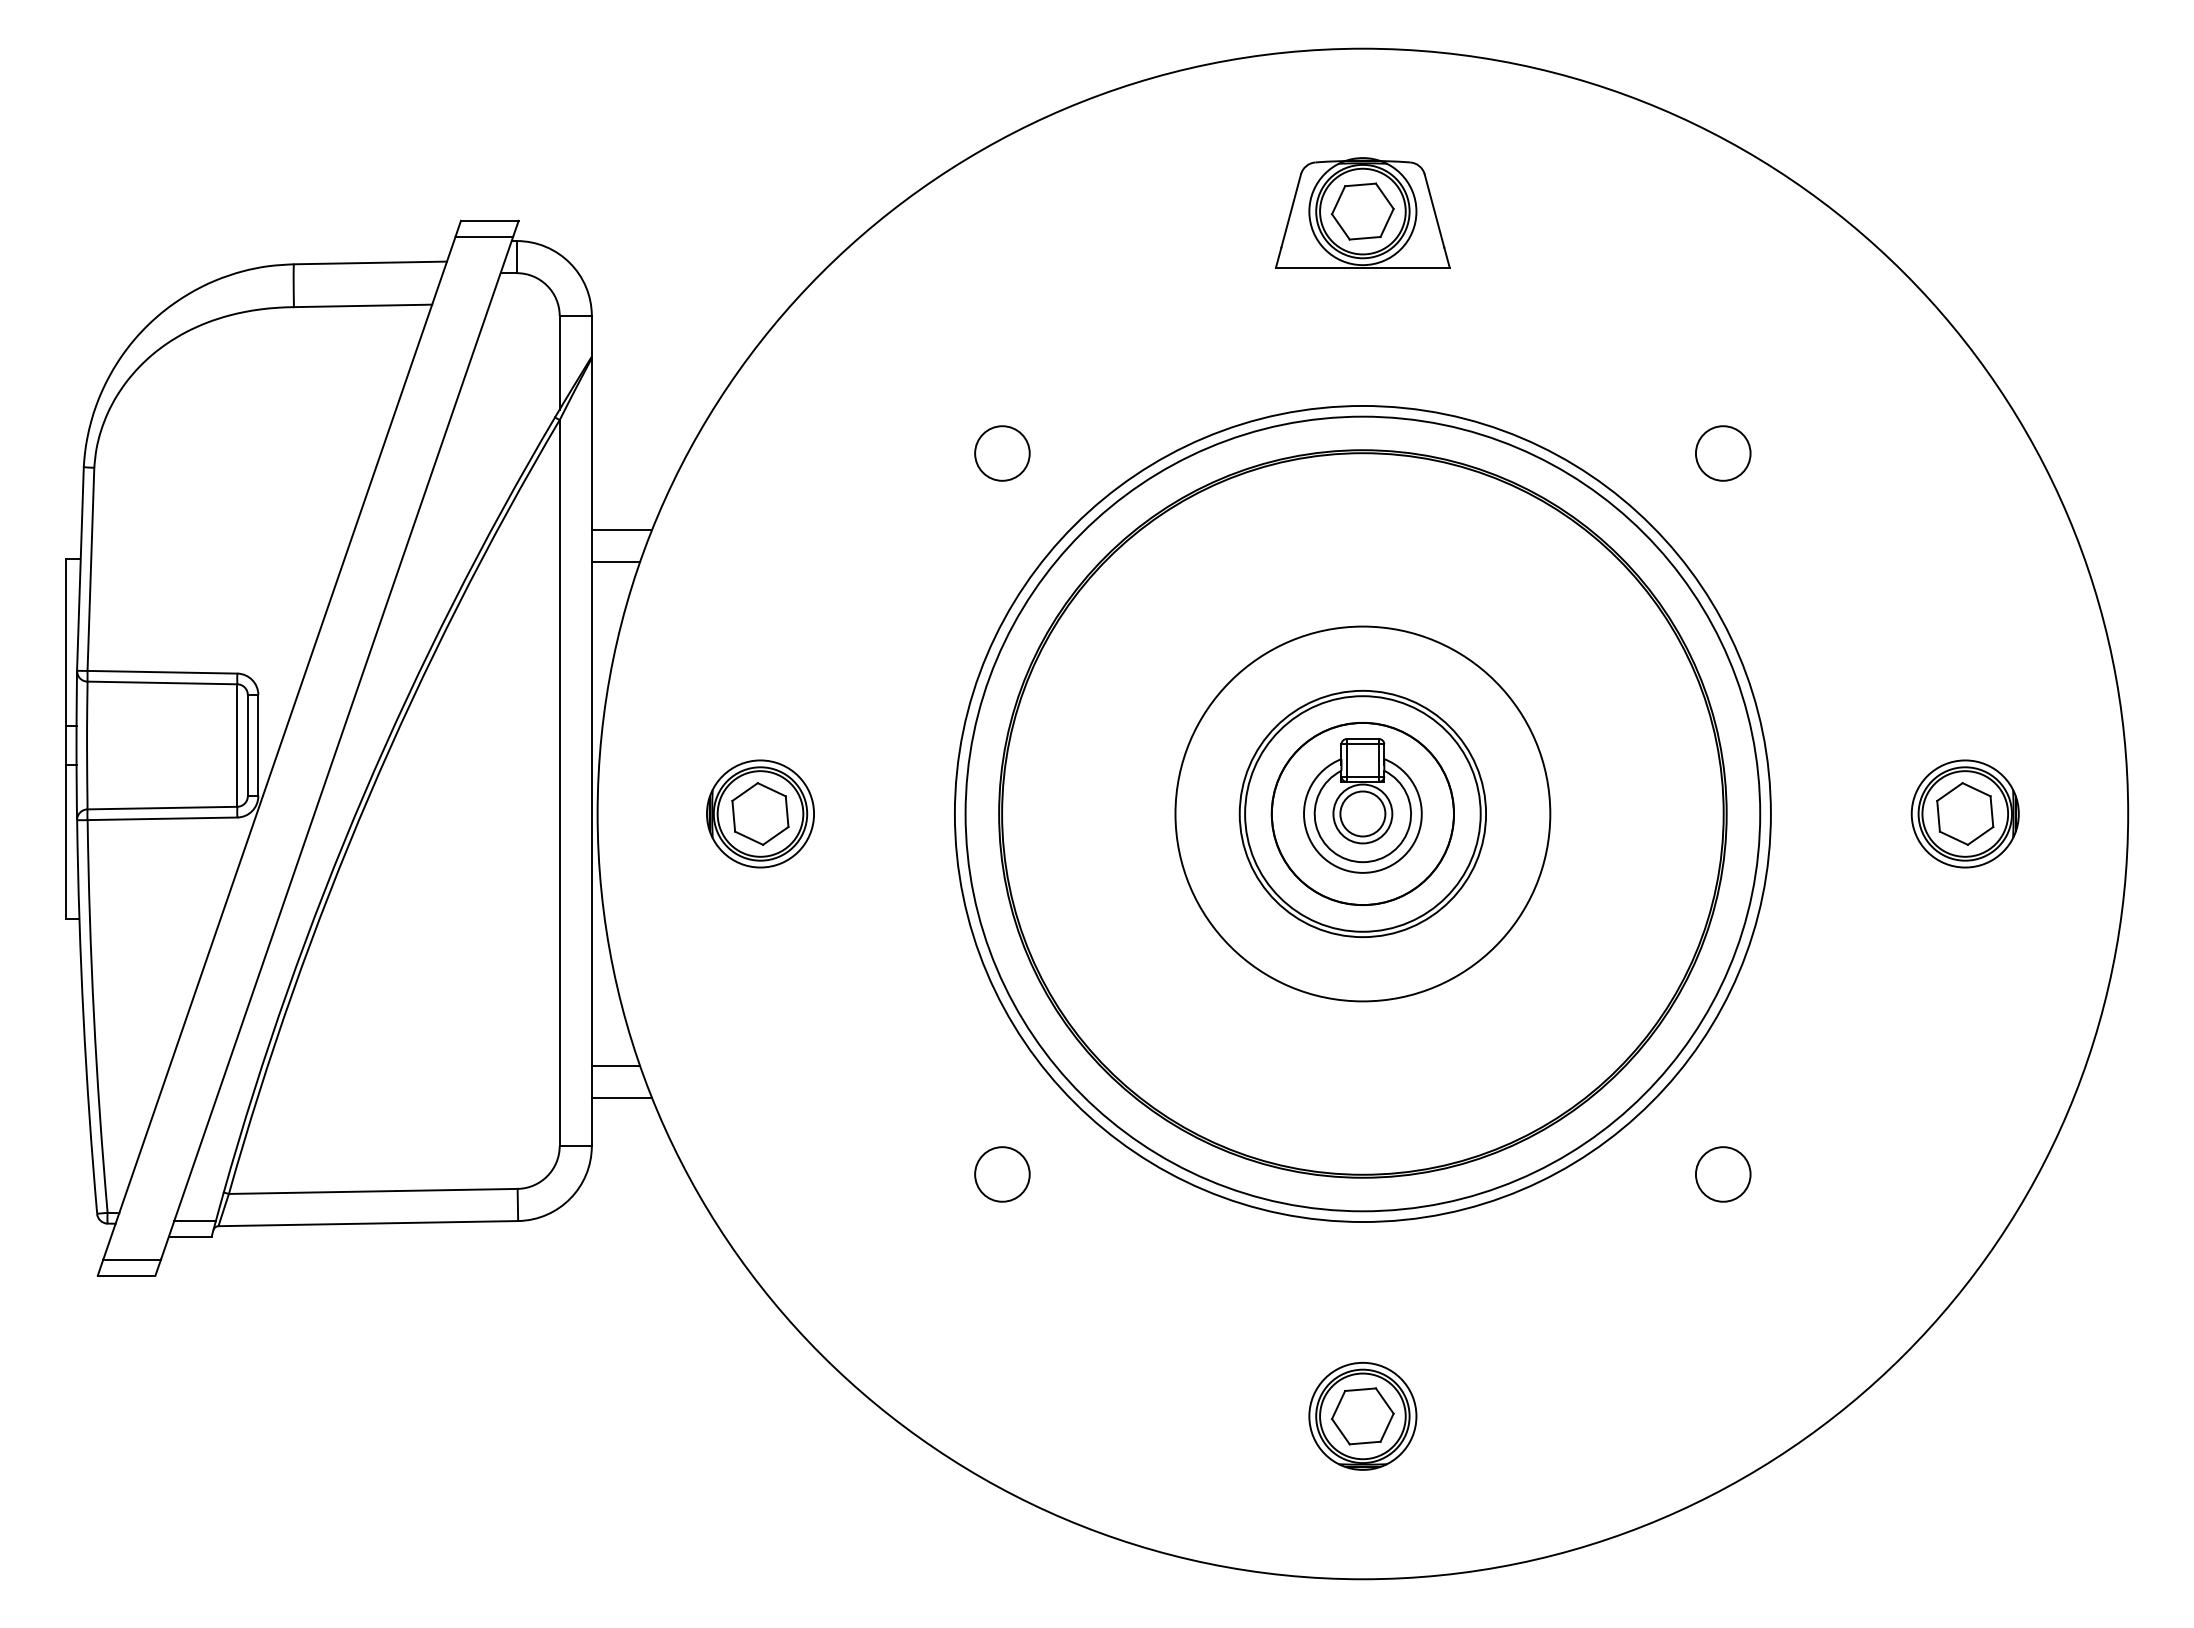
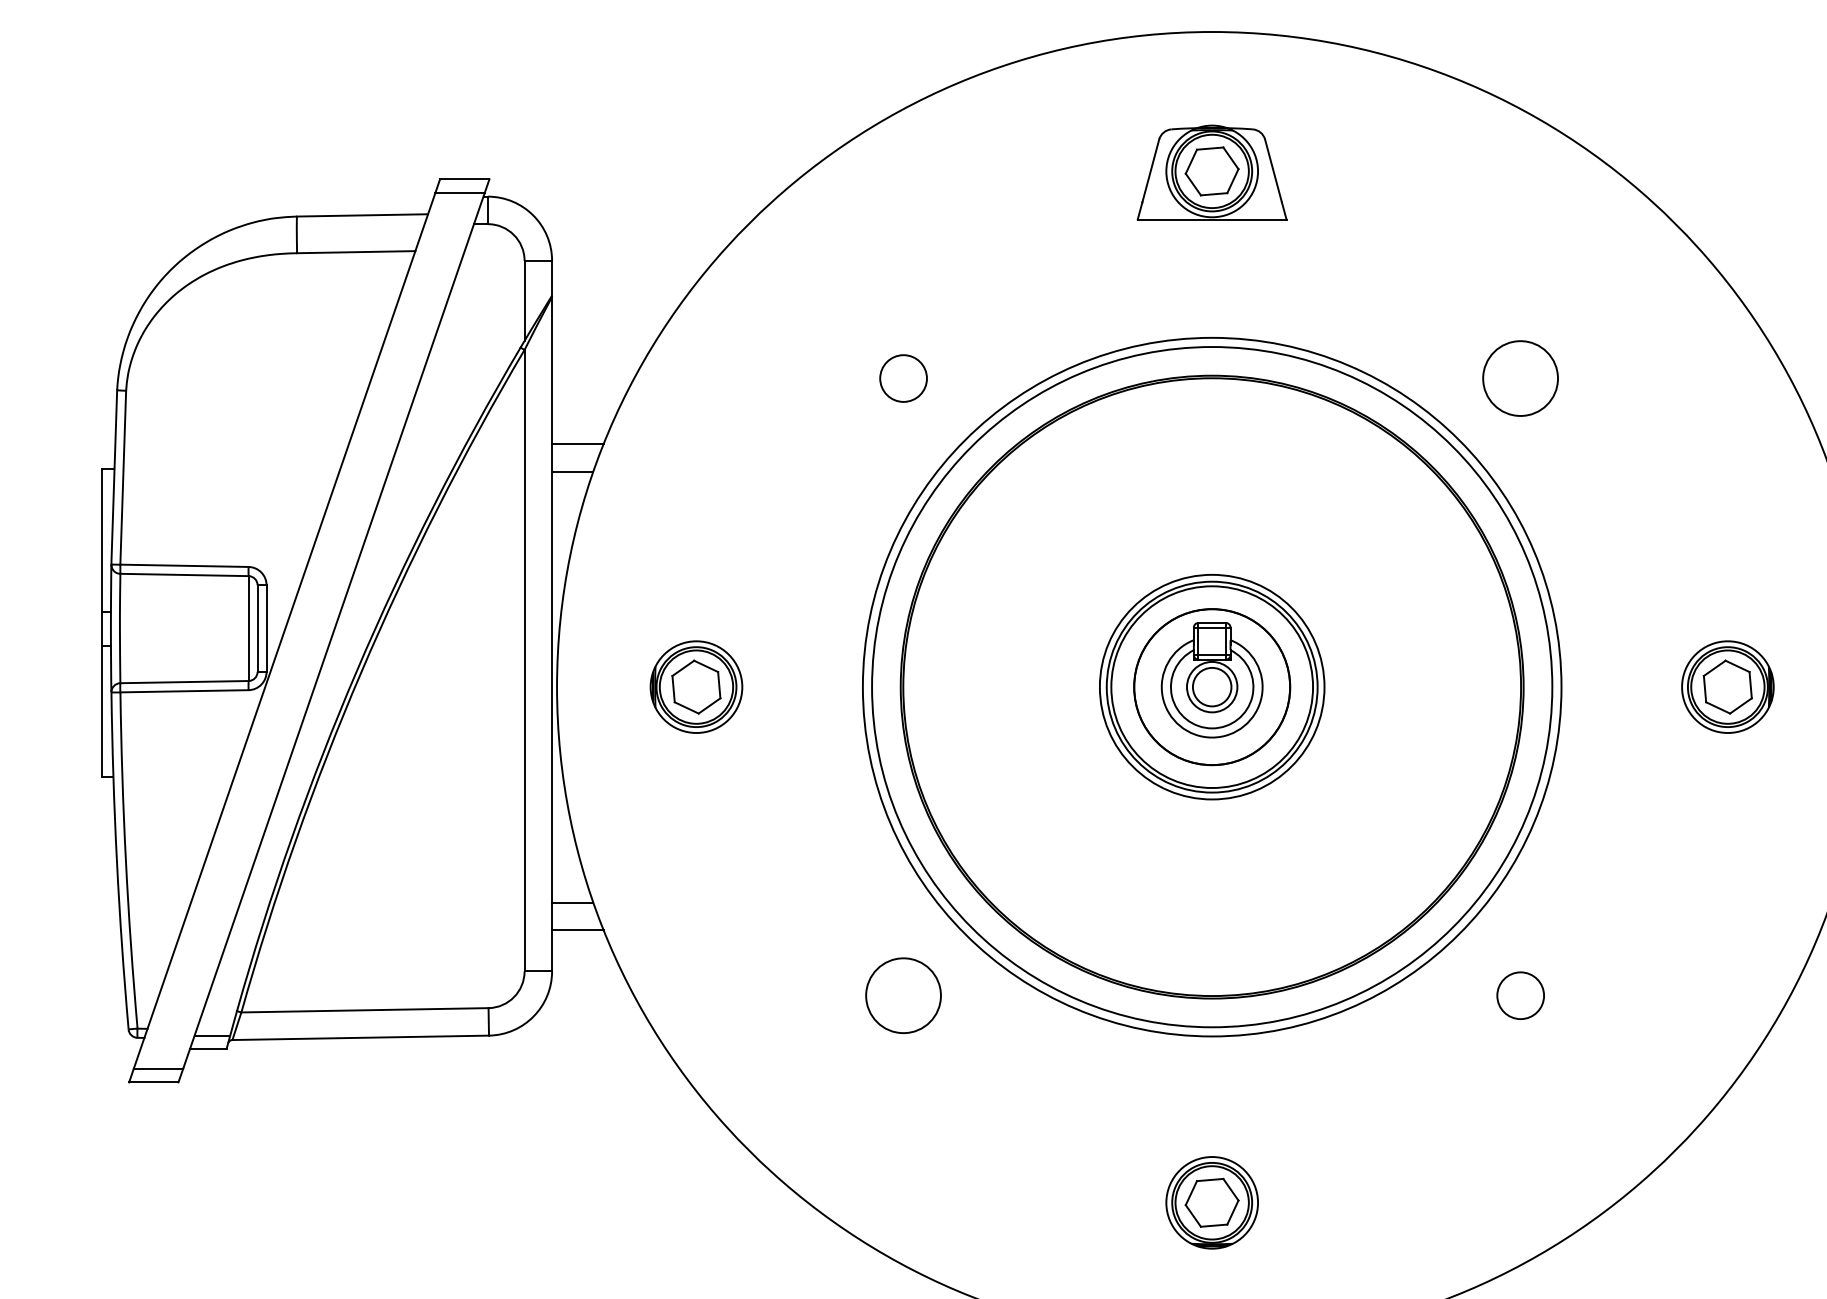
circle: (1723, 453) -> (1520, 378), size x1.6
circle: (1362, 813) -> (1211, 686), size x0.7
circle: (1002, 1174) -> (903, 995), size x1.6

